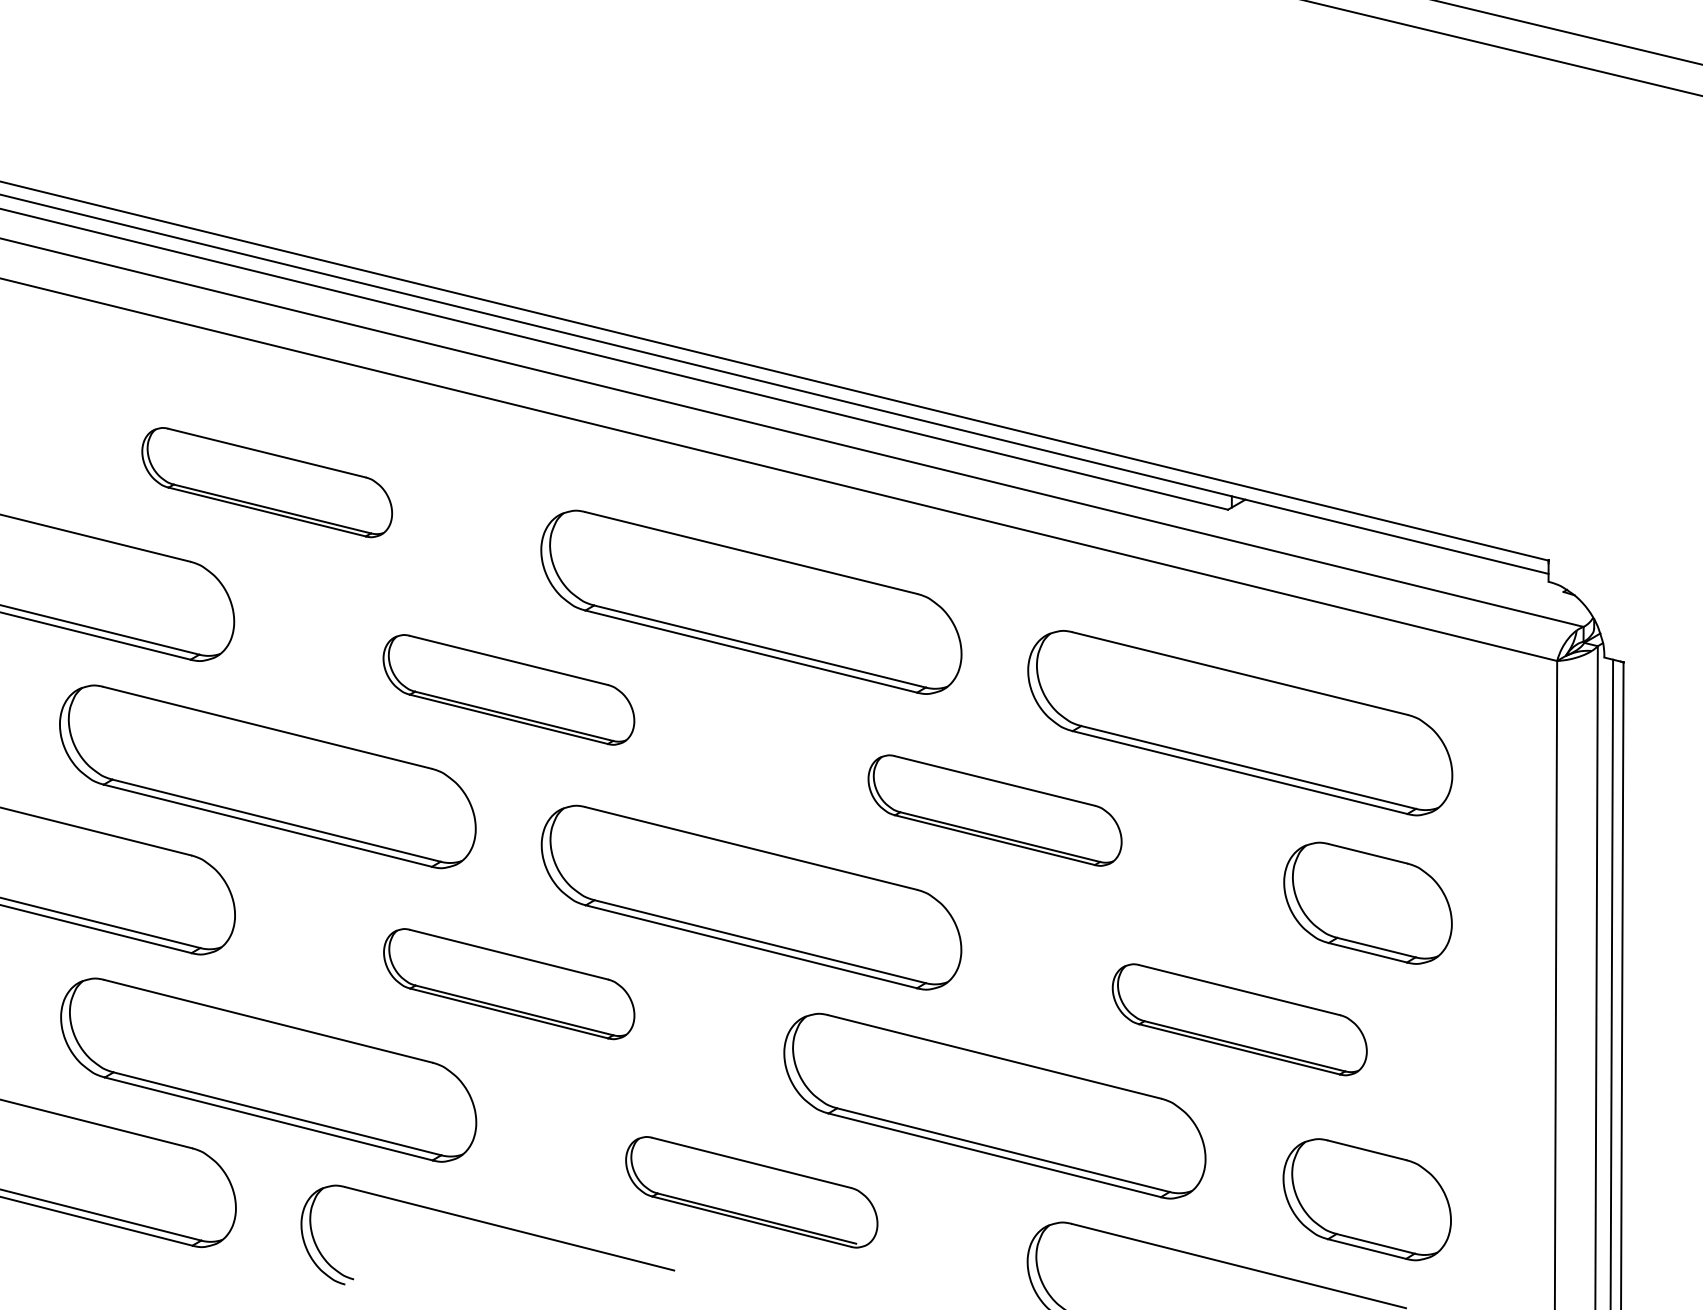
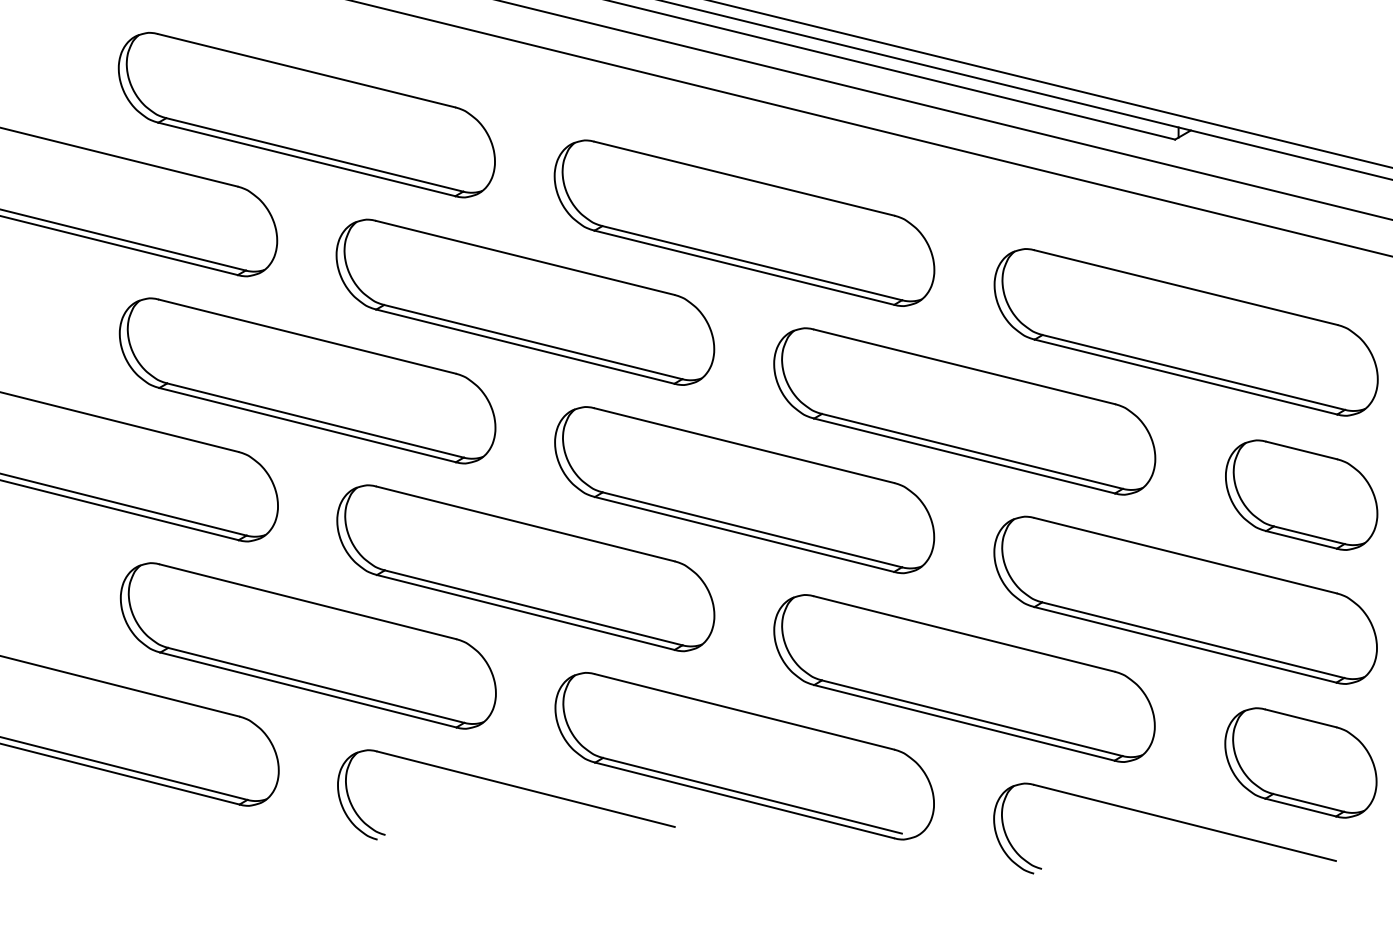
part: (267, 482) -> (307, 114), size x1.67
part: (508, 689) -> (525, 302), size x1.67
part: (994, 810) -> (964, 411), size x1.67
part: (508, 983) -> (525, 567), size x1.67
part: (1239, 1019) -> (1185, 600), size x1.67
part: (751, 1192) -> (744, 756), size x1.67

